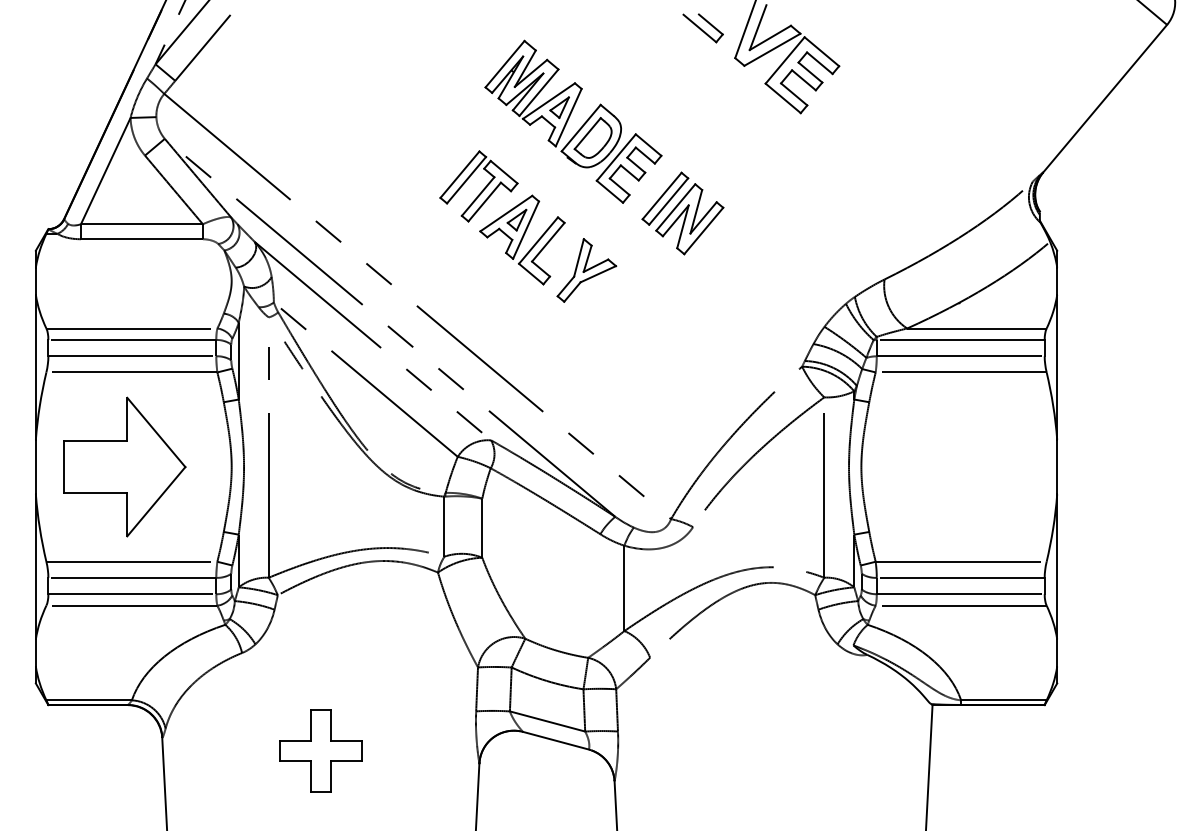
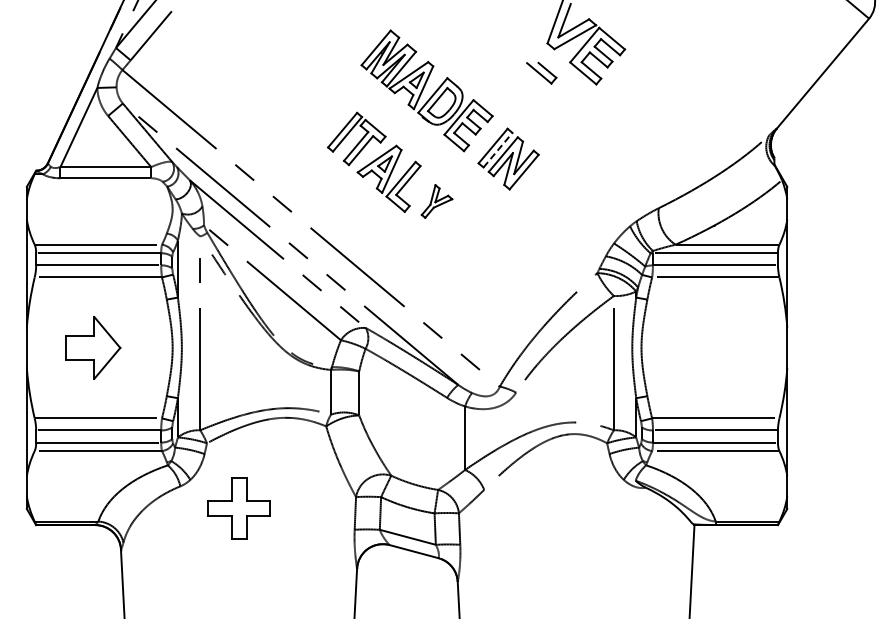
part: (702, 27) -> (541, 72), moved
line: (669, 201) -> (498, 150), solid -> dashed
part: (586, 270) -> (436, 201), size x0.7
part: (125, 466) -> (93, 347), size x0.6
part: (320, 751) -> (238, 508), moved

